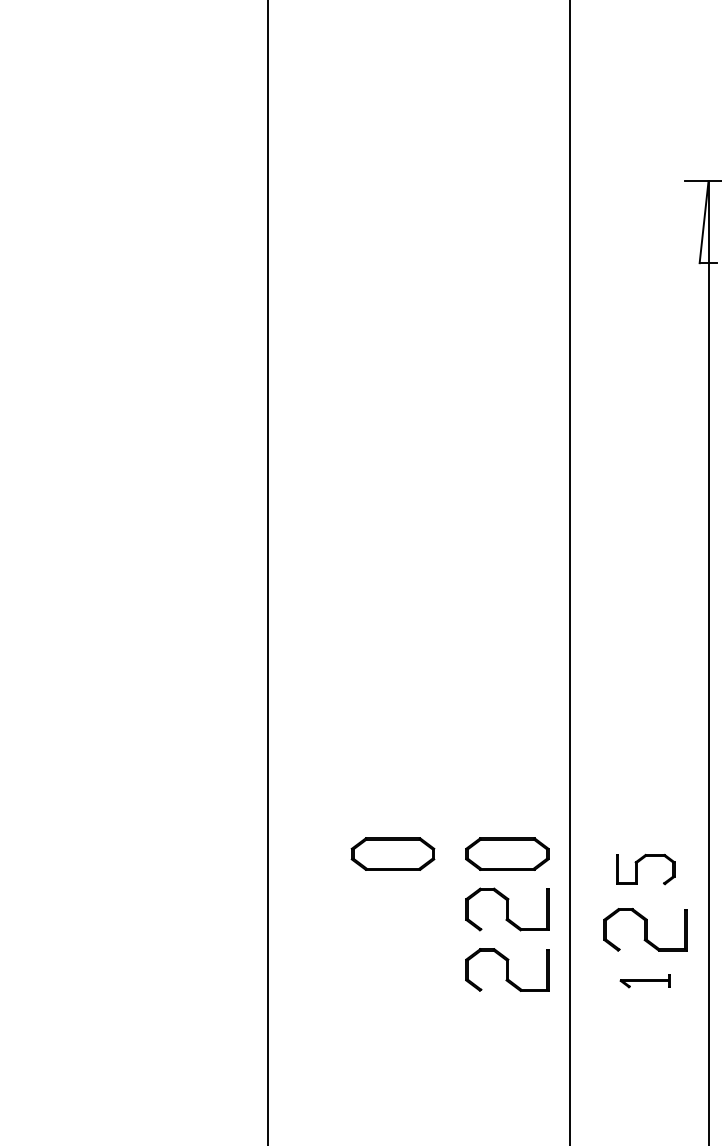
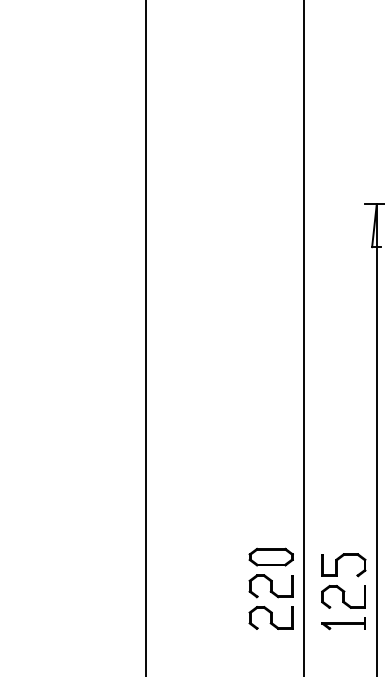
part: (391, 852) -> (210, 556), removed
part: (645, 869) -> (343, 565), size x1.43
part: (645, 980) -> (343, 623), size x1.67

